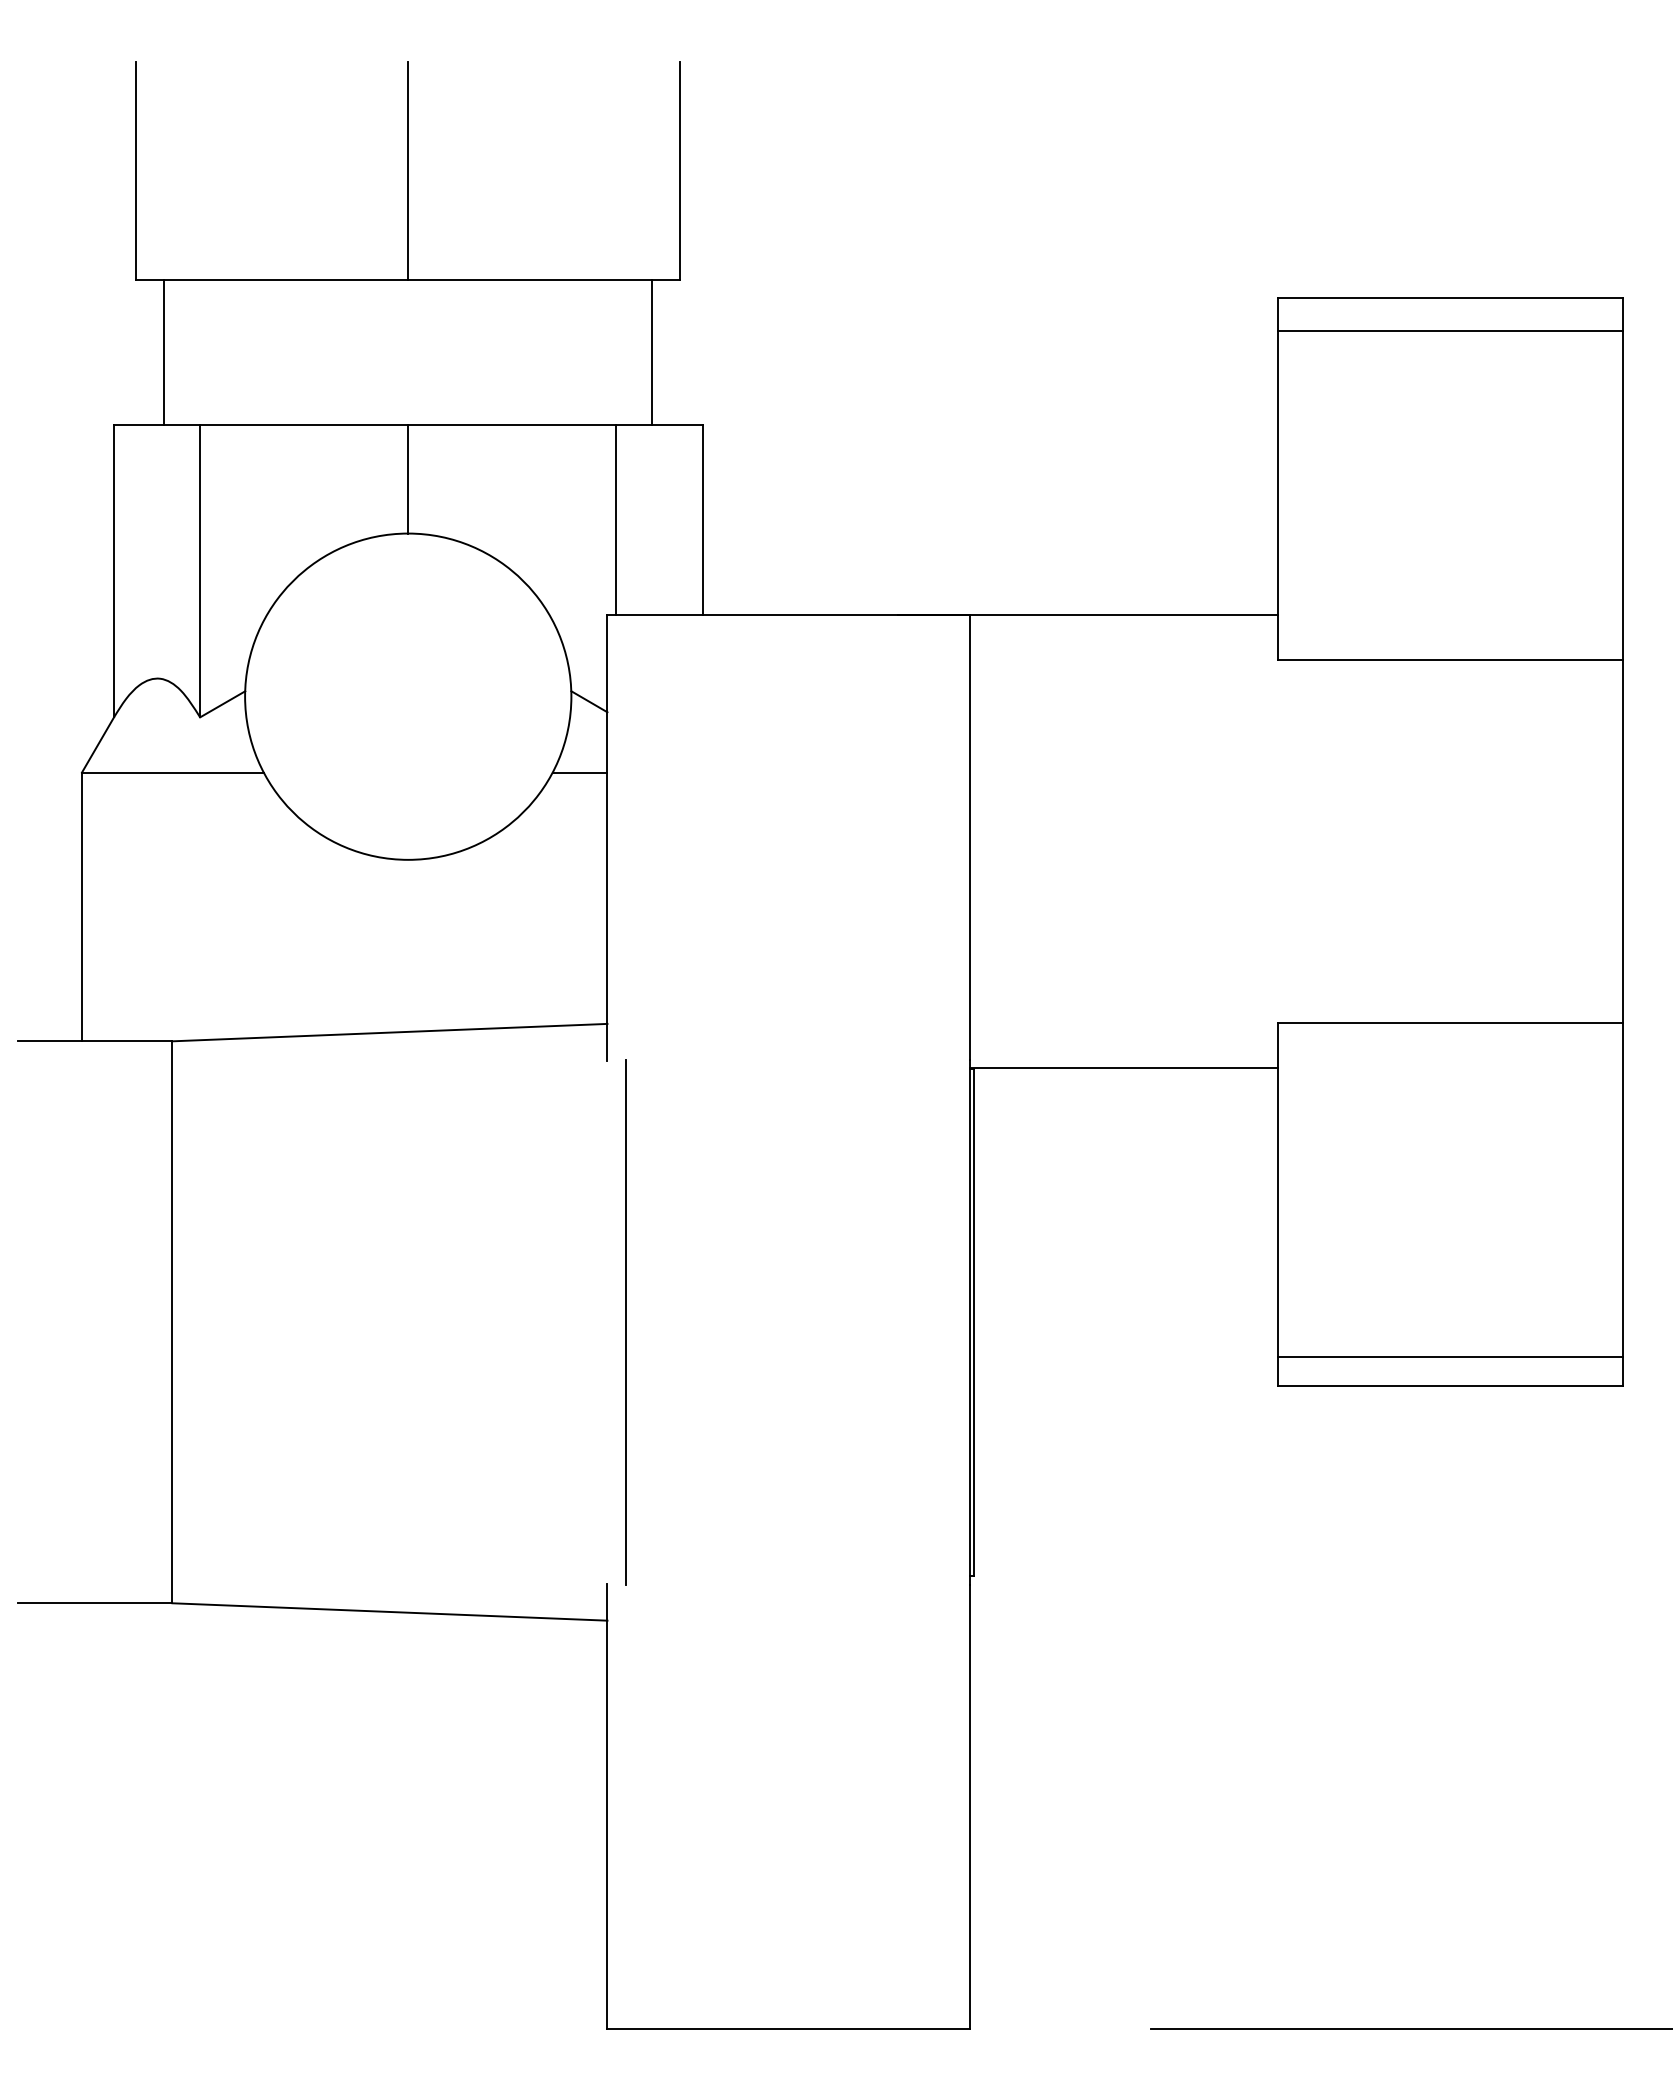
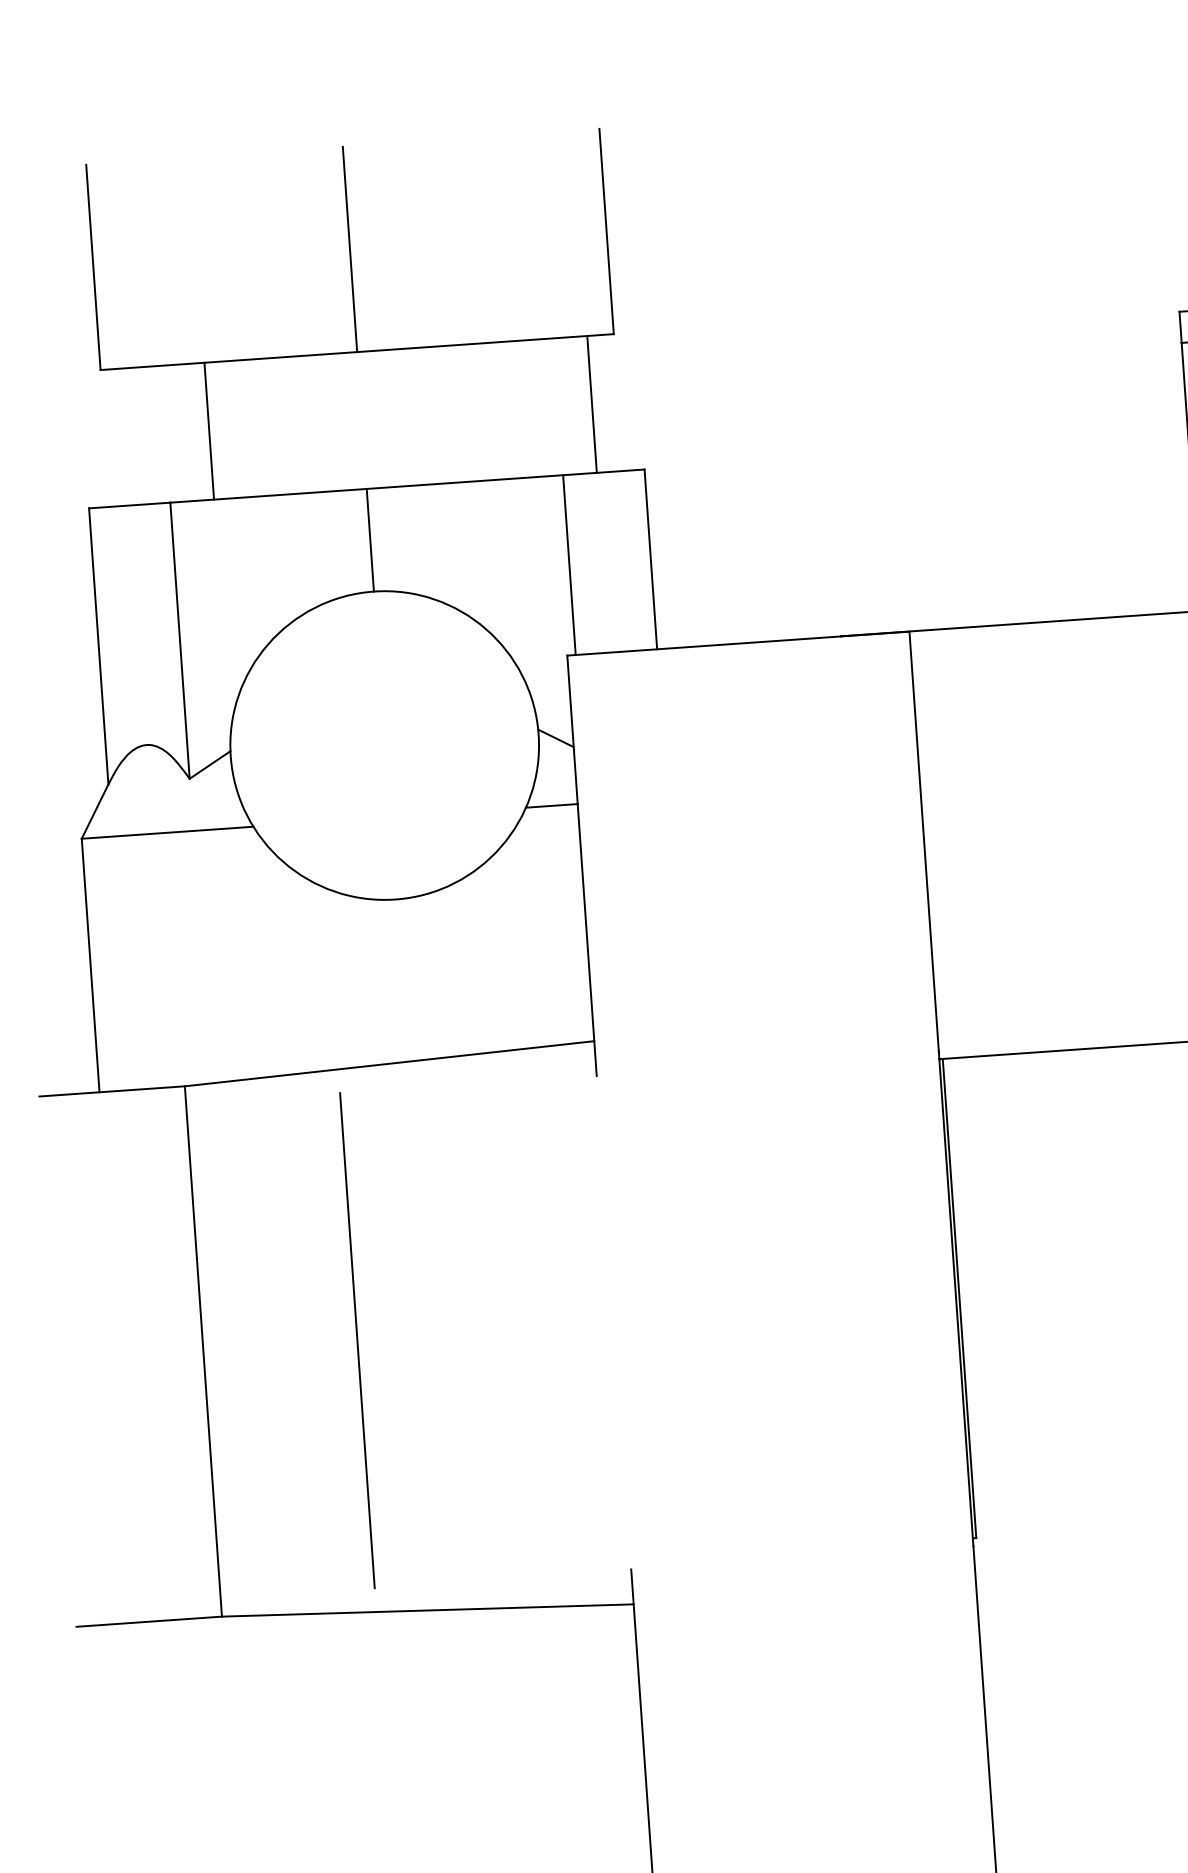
line: (164, 351) -> (209, 430), moved
line: (625, 1322) -> (357, 1340), moved

